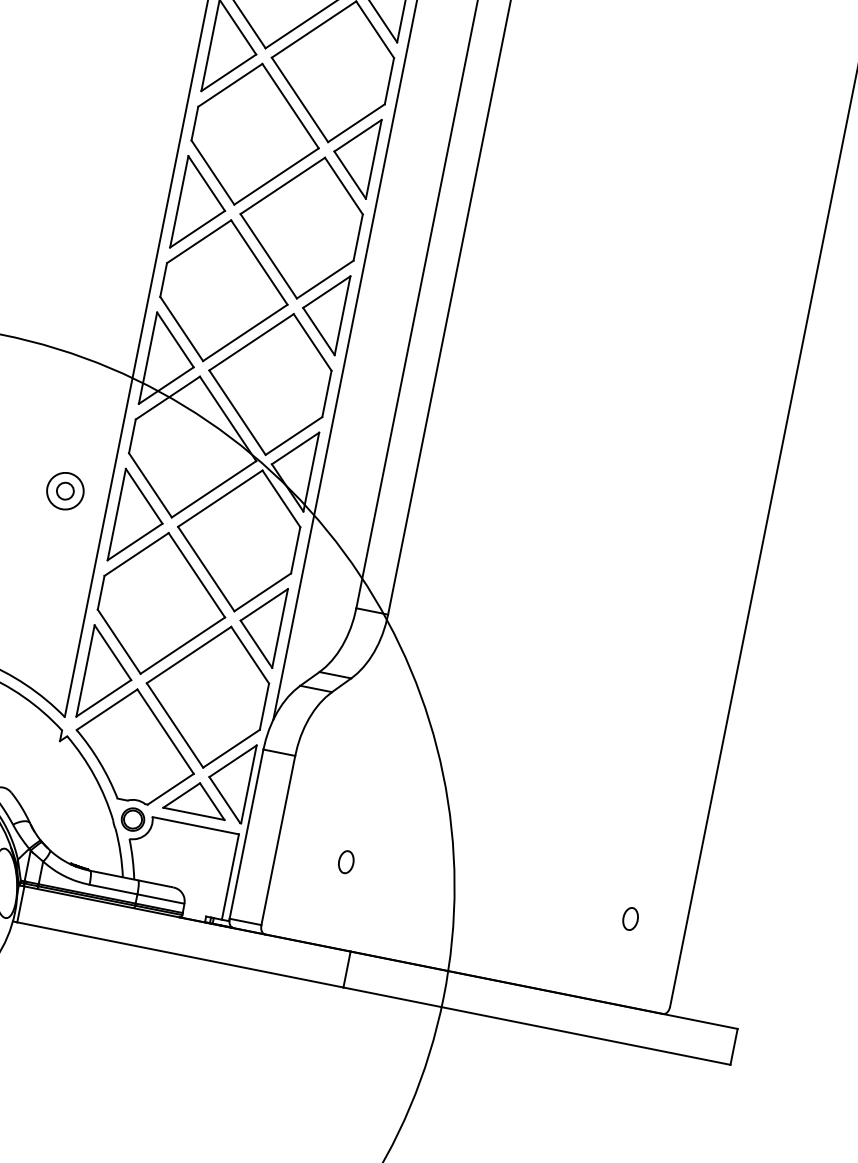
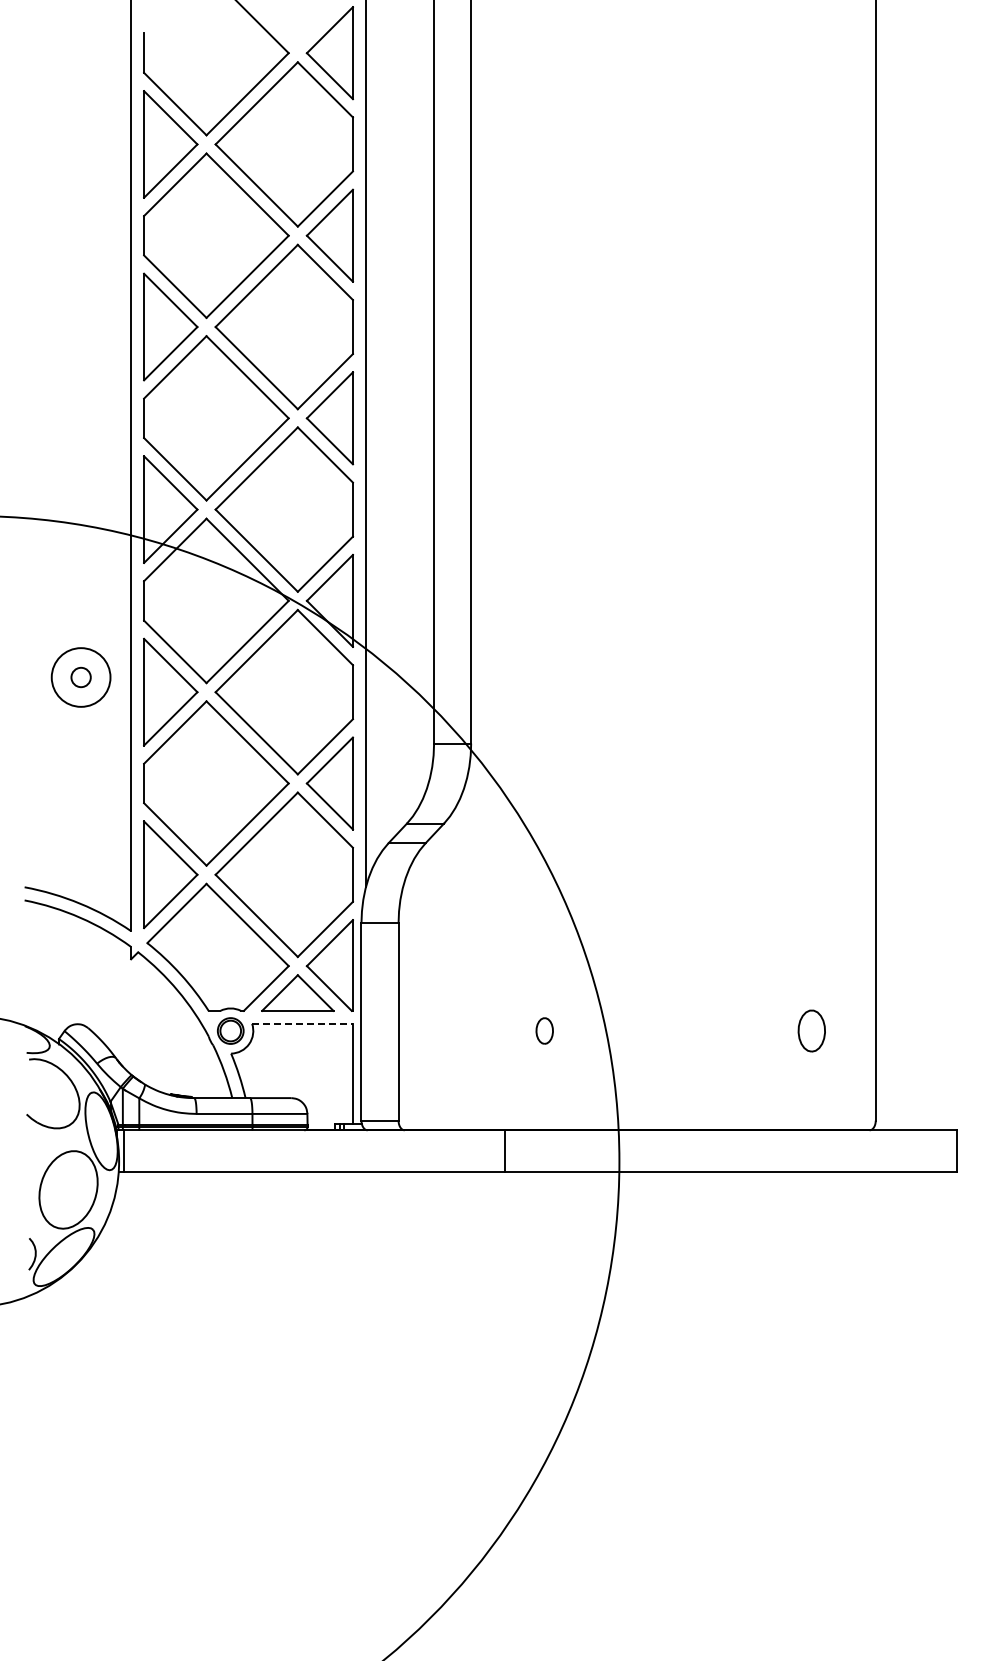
circle: (65, 491) -> (81, 677), size x1.4
line: (196, 825) -> (303, 1023), solid -> dashed
part: (346, 861) -> (544, 1030), moved
part: (630, 918) -> (811, 1030), size x1.6

